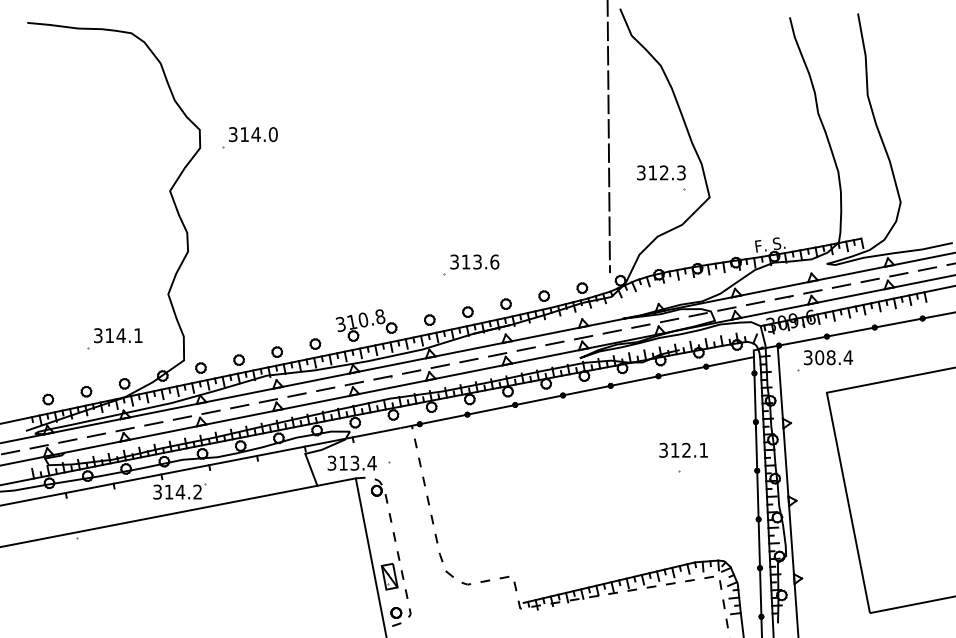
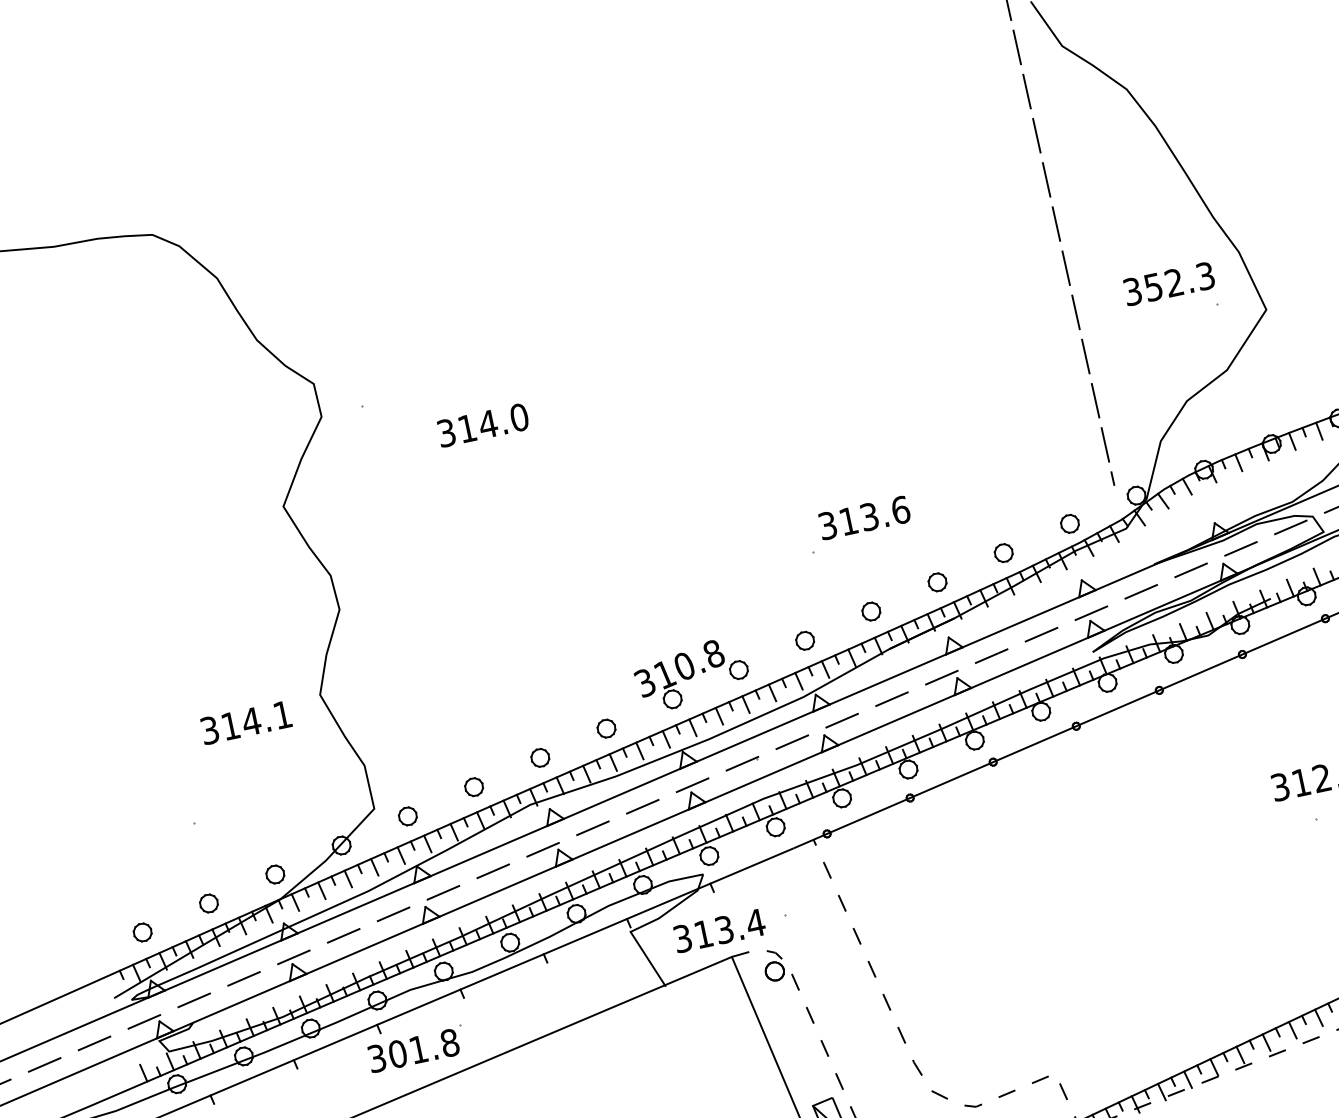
text: (253, 134) -> (483, 425), moved
text: (652, 172) -> (1152, 286), 312.3 -> 352.3
text: (118, 335) -> (246, 722), moved
text: (183, 491) -> (423, 1047), 314.2 -> 301.8

